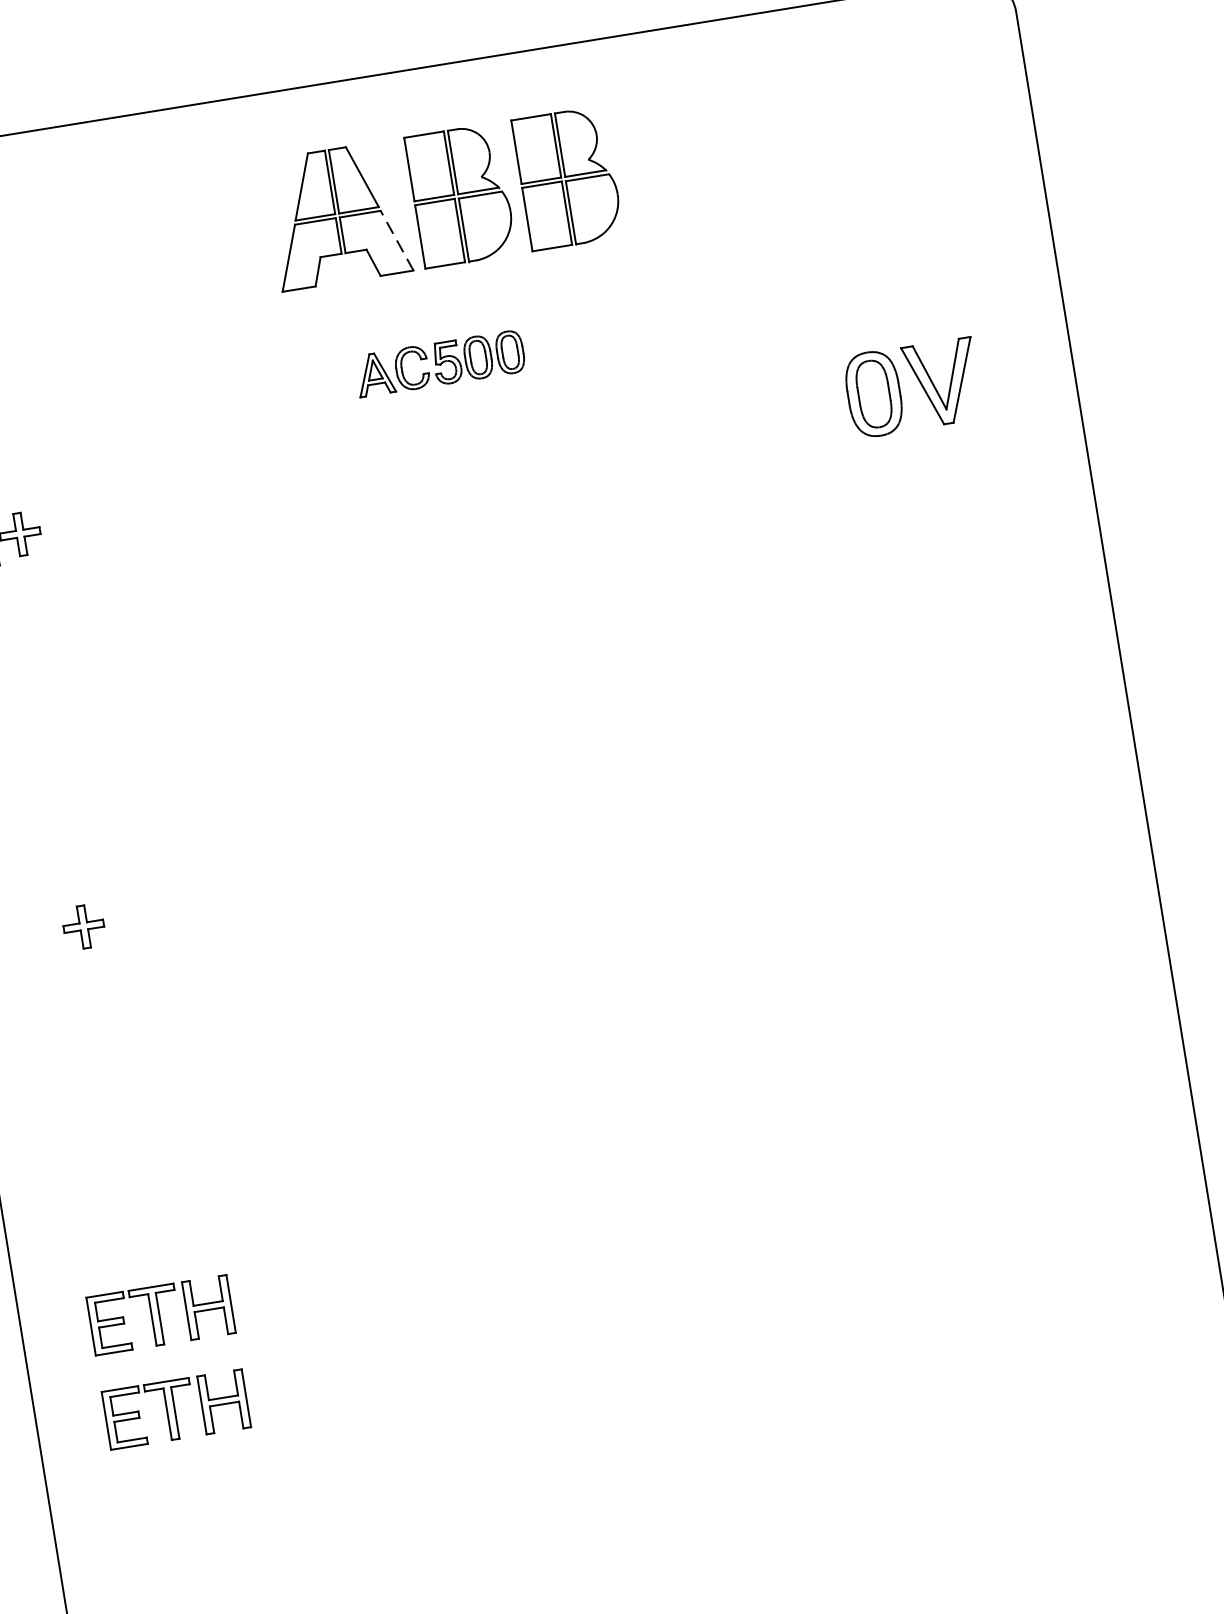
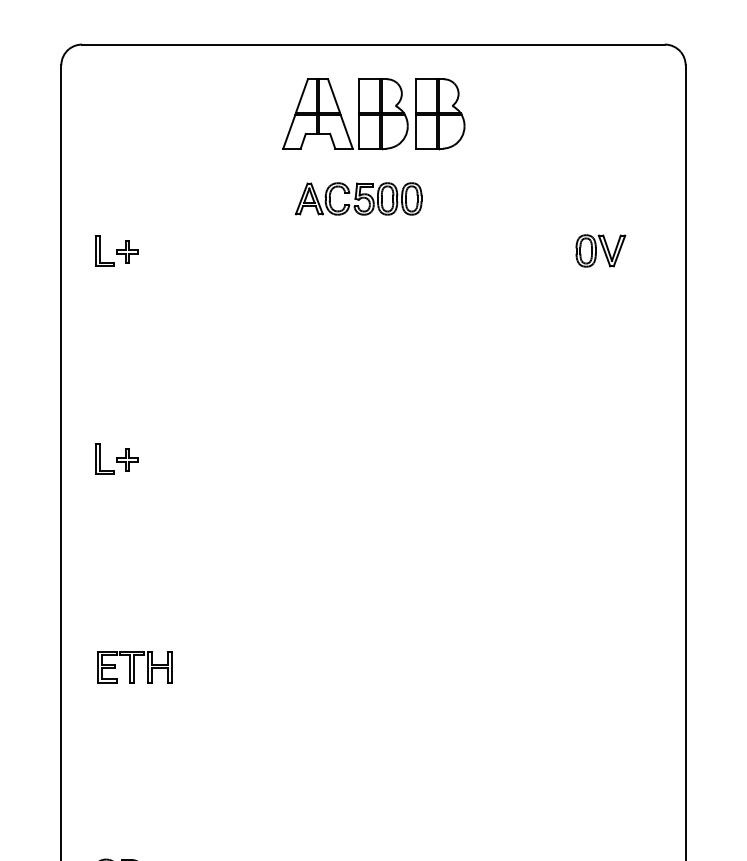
line: (396, 240) -> (346, 131), dashed -> solid
part: (439, 362) -> (358, 198), size x1.43
part: (912, 387) -> (600, 250), size x0.71
part: (40, 930) -> (104, 458), added
part: (175, 1410) -> (134, 717), removed

